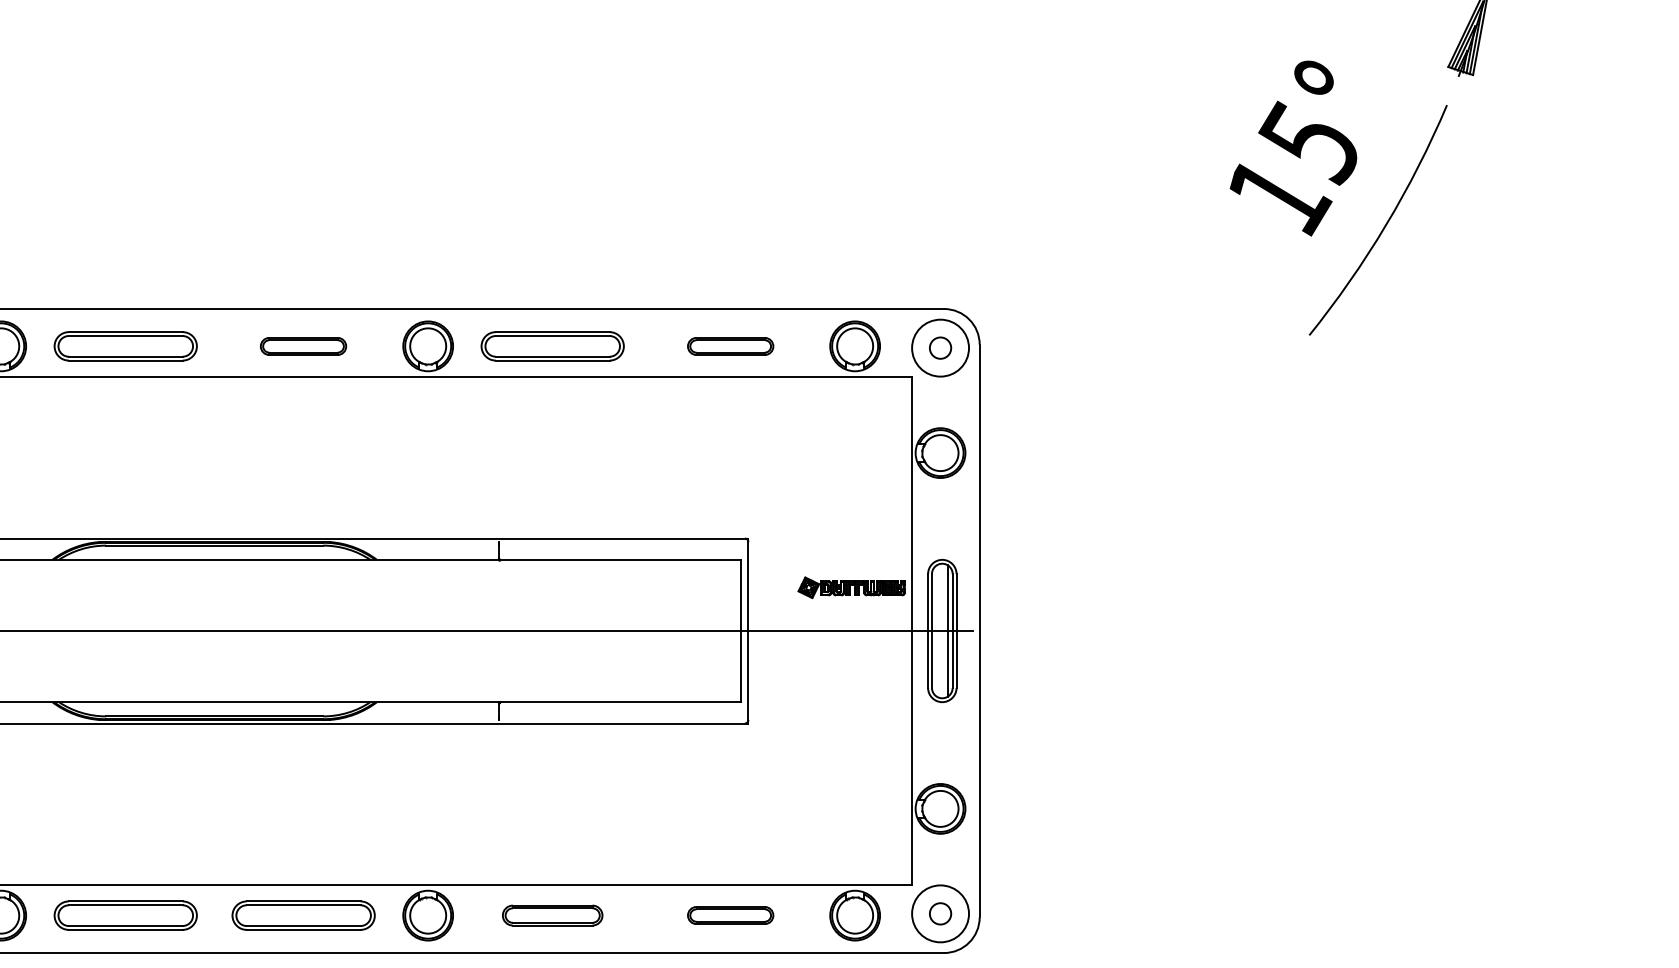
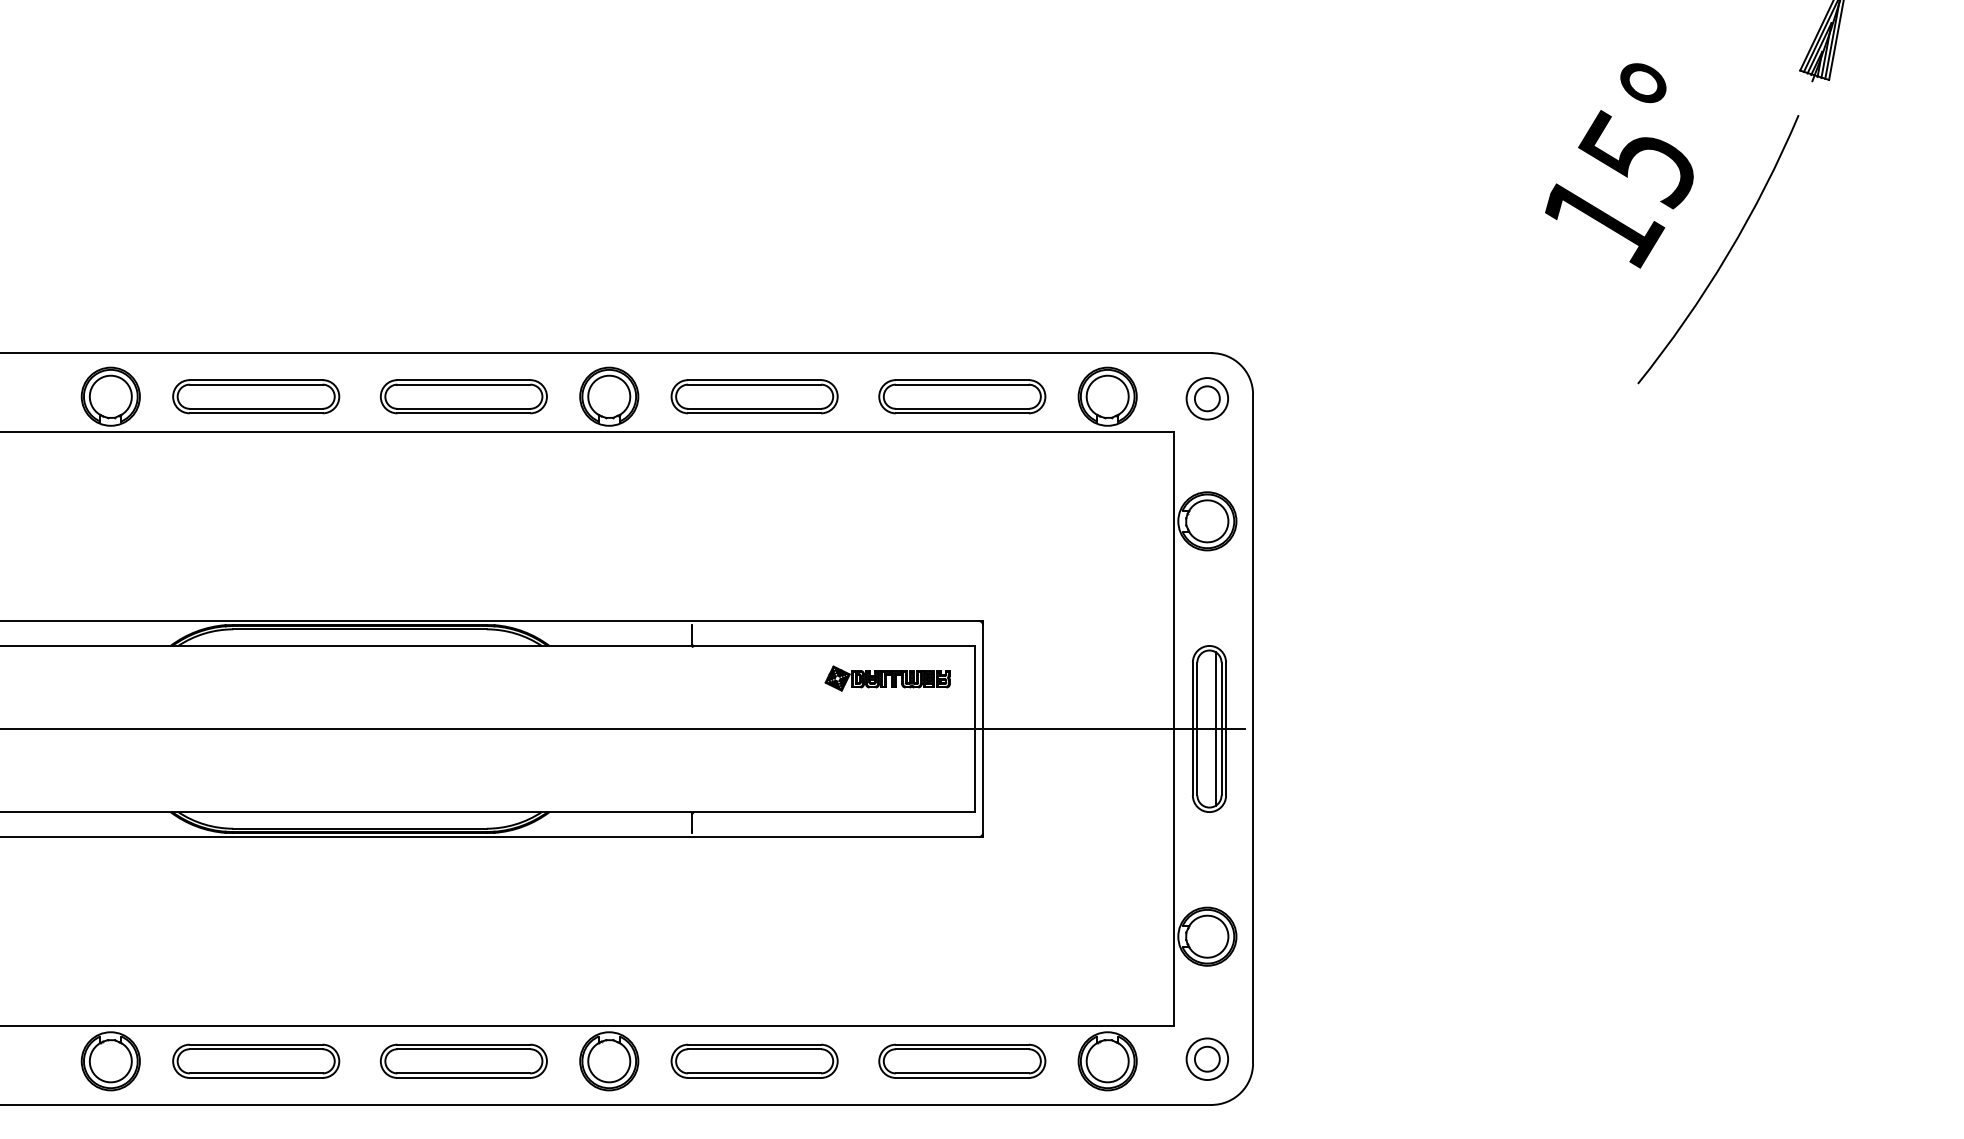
part: (303, 346) -> (463, 396), size x1.67
part: (730, 346) -> (962, 396), size x1.67
circle: (940, 347) -> (1207, 398), size x0.62
part: (851, 587) -> (887, 678), moved
part: (552, 914) -> (754, 1060), size x1.43
part: (730, 914) -> (962, 1060), size x1.67
circle: (940, 914) -> (1207, 1059), size x0.62

